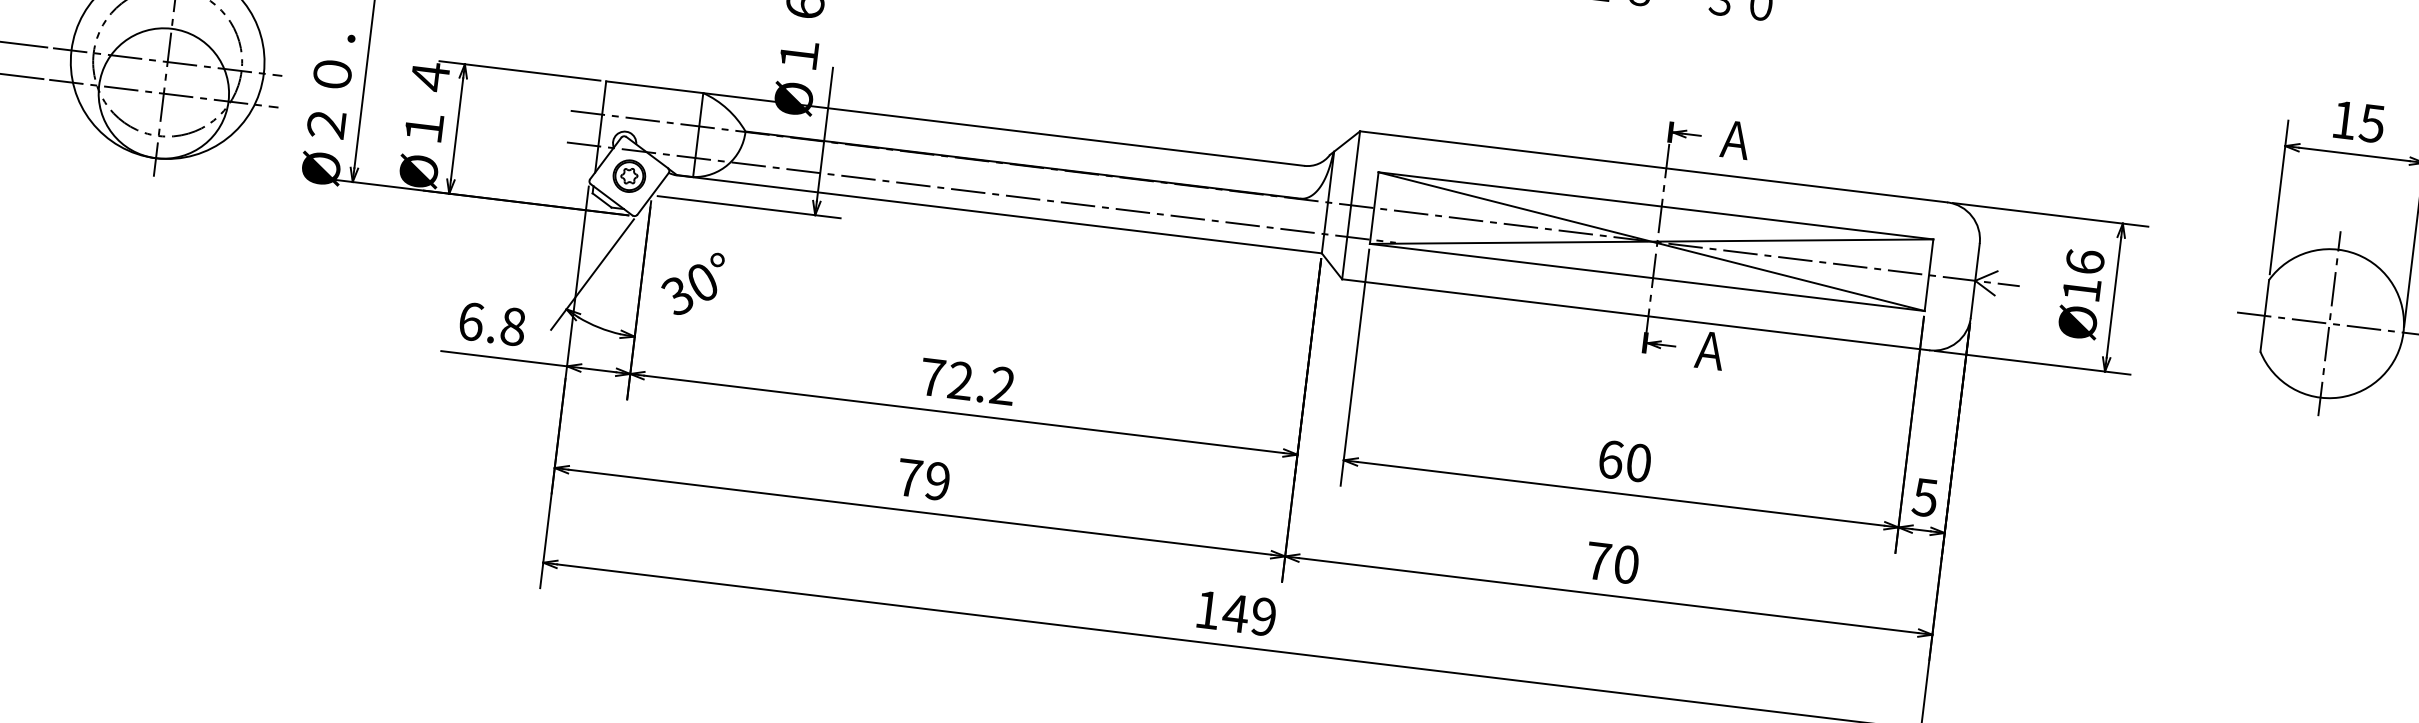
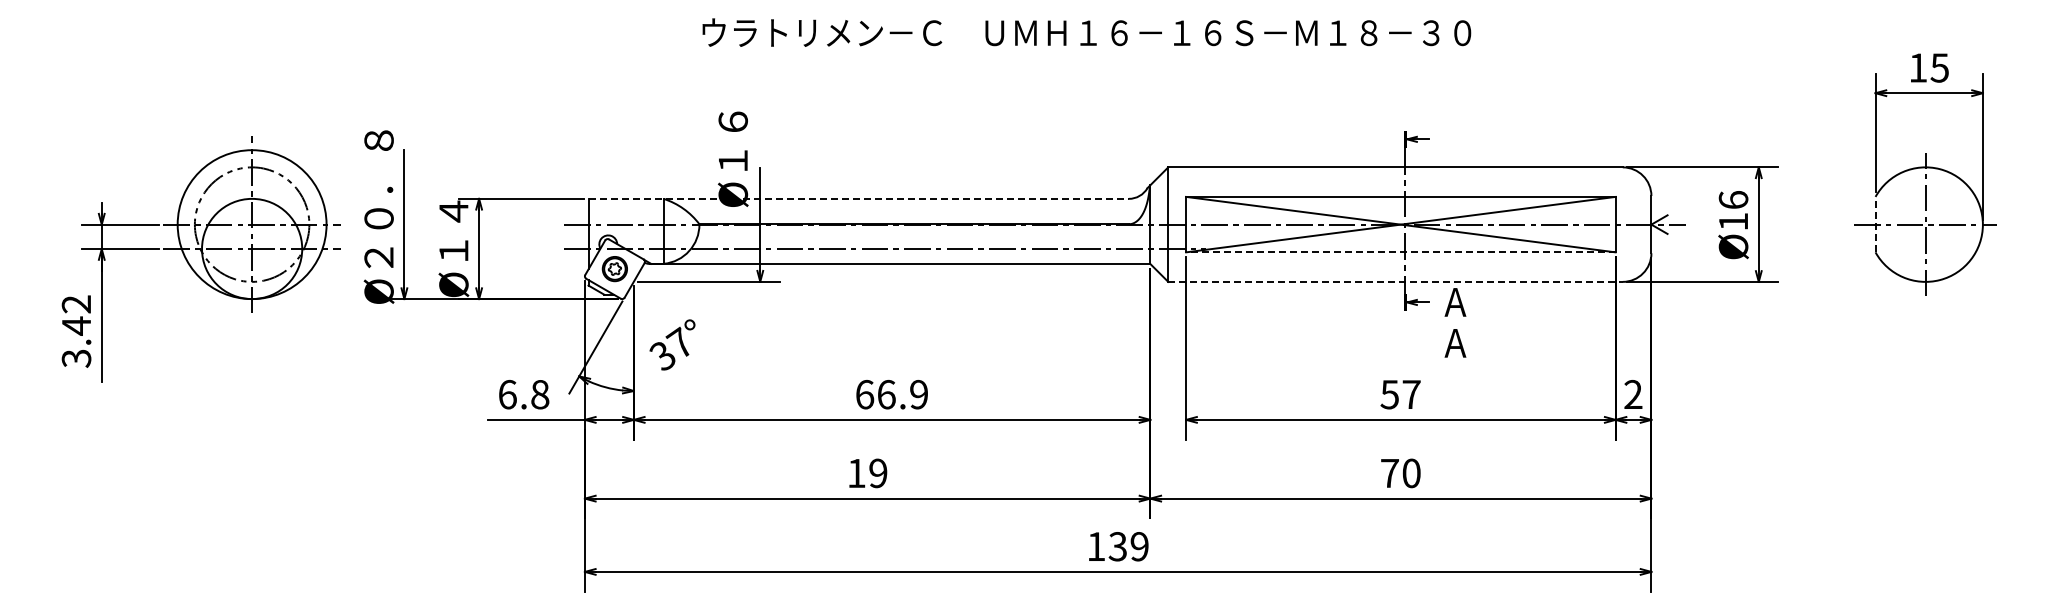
line: (956, 123) -> (859, 198), solid -> dashed
text: (1735, 140) -> (1455, 343), moved
line: (1646, 277) -> (1400, 252), solid -> dashed
text: (700, 279) -> (678, 341), 30° -> 37°
line: (1637, 314) -> (1396, 281), solid -> dashed
line: (2264, 315) -> (1875, 224), solid -> dashed
text: (968, 381) -> (892, 394), 72.2 -> 66.9
text: (1624, 461) -> (1400, 394), 60 -> 57
text: (909, 478) -> (856, 473), 79 -> 19
text: (1925, 497) -> (1633, 394), 5 -> 2
text: (1235, 613) -> (1117, 546), 149 -> 139

